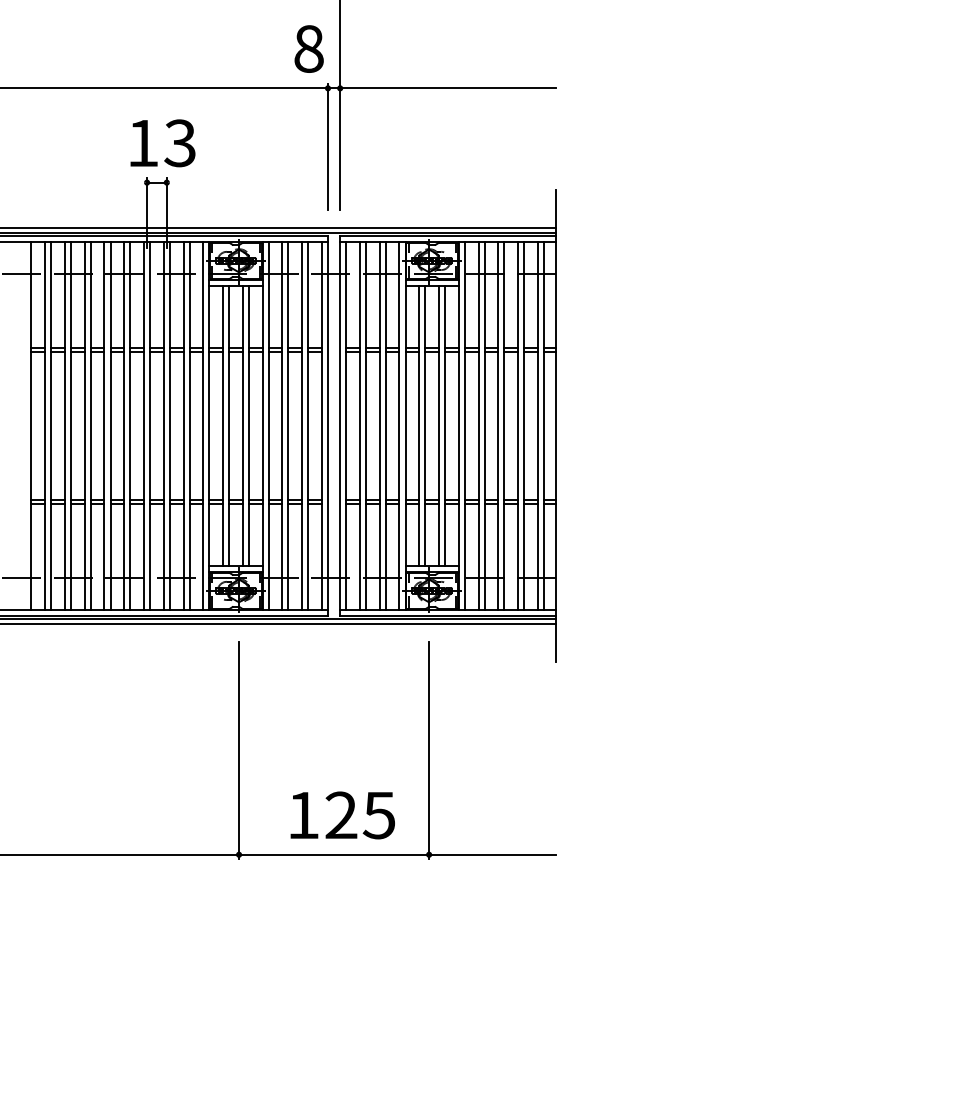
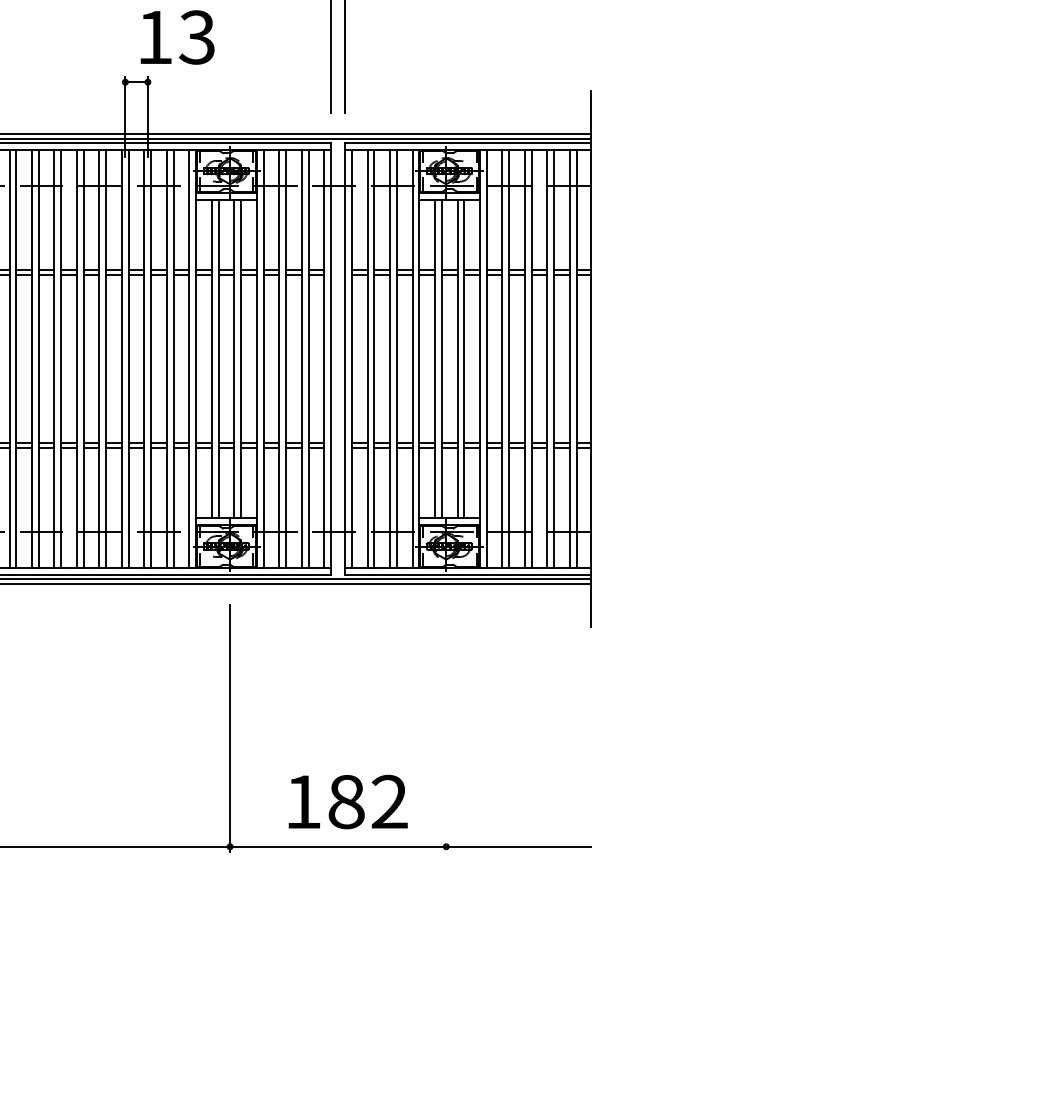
text: (162, 143) -> (177, 37), moved
line: (429, 750) -> (446, 728), removed
text: (360, 815) -> (368, 802), 125 -> 182

